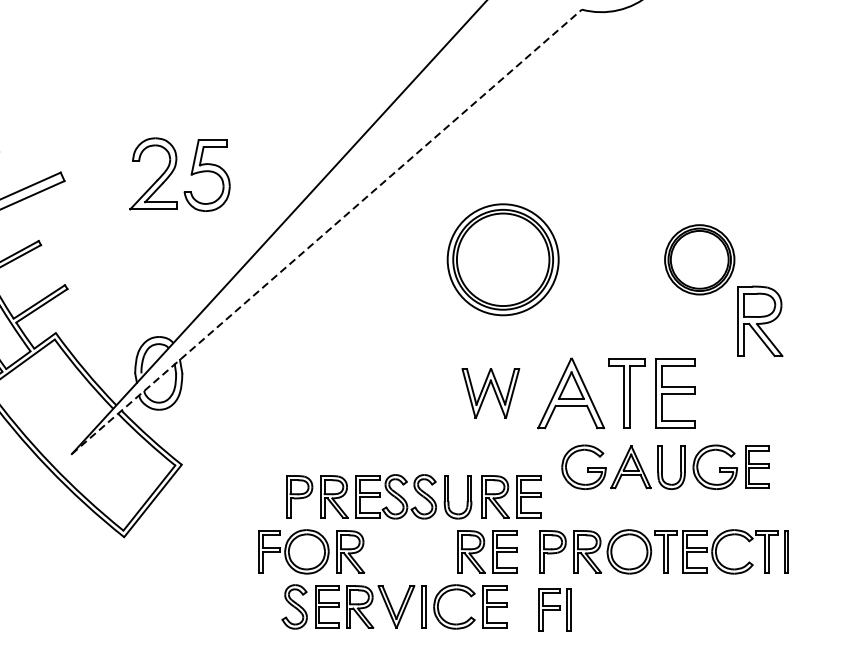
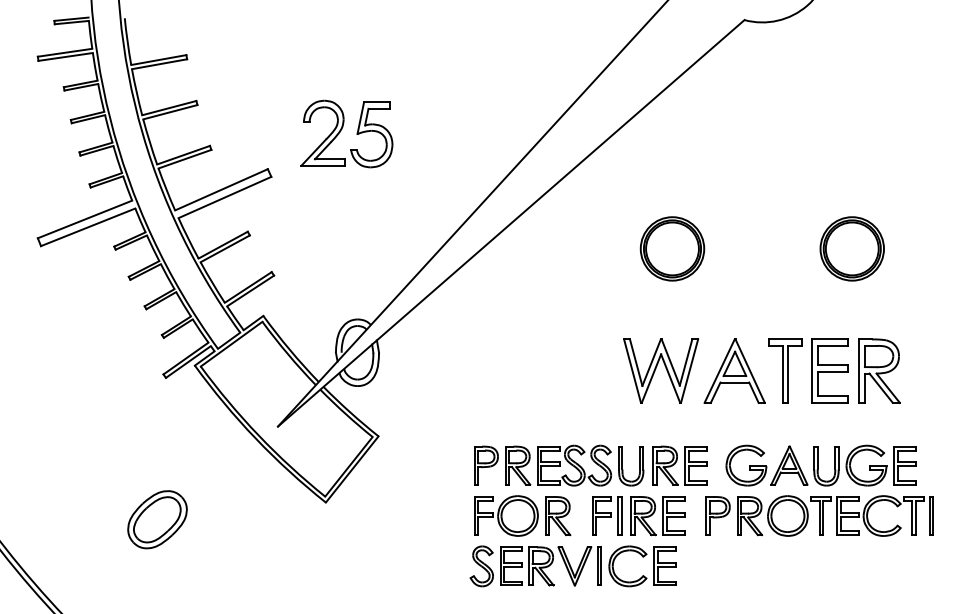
part: (179, 174) -> (346, 133), moved
line: (327, 232) -> (511, 223), dashed -> solid
part: (503, 259) -> (672, 248), size x0.62
part: (760, 320) -> (879, 370), moved
part: (491, 392) -> (661, 370), size x1.43
part: (665, 467) -> (820, 465), moved
part: (311, 551) -> (522, 515), moved
part: (555, 609) -> (607, 515), moved

